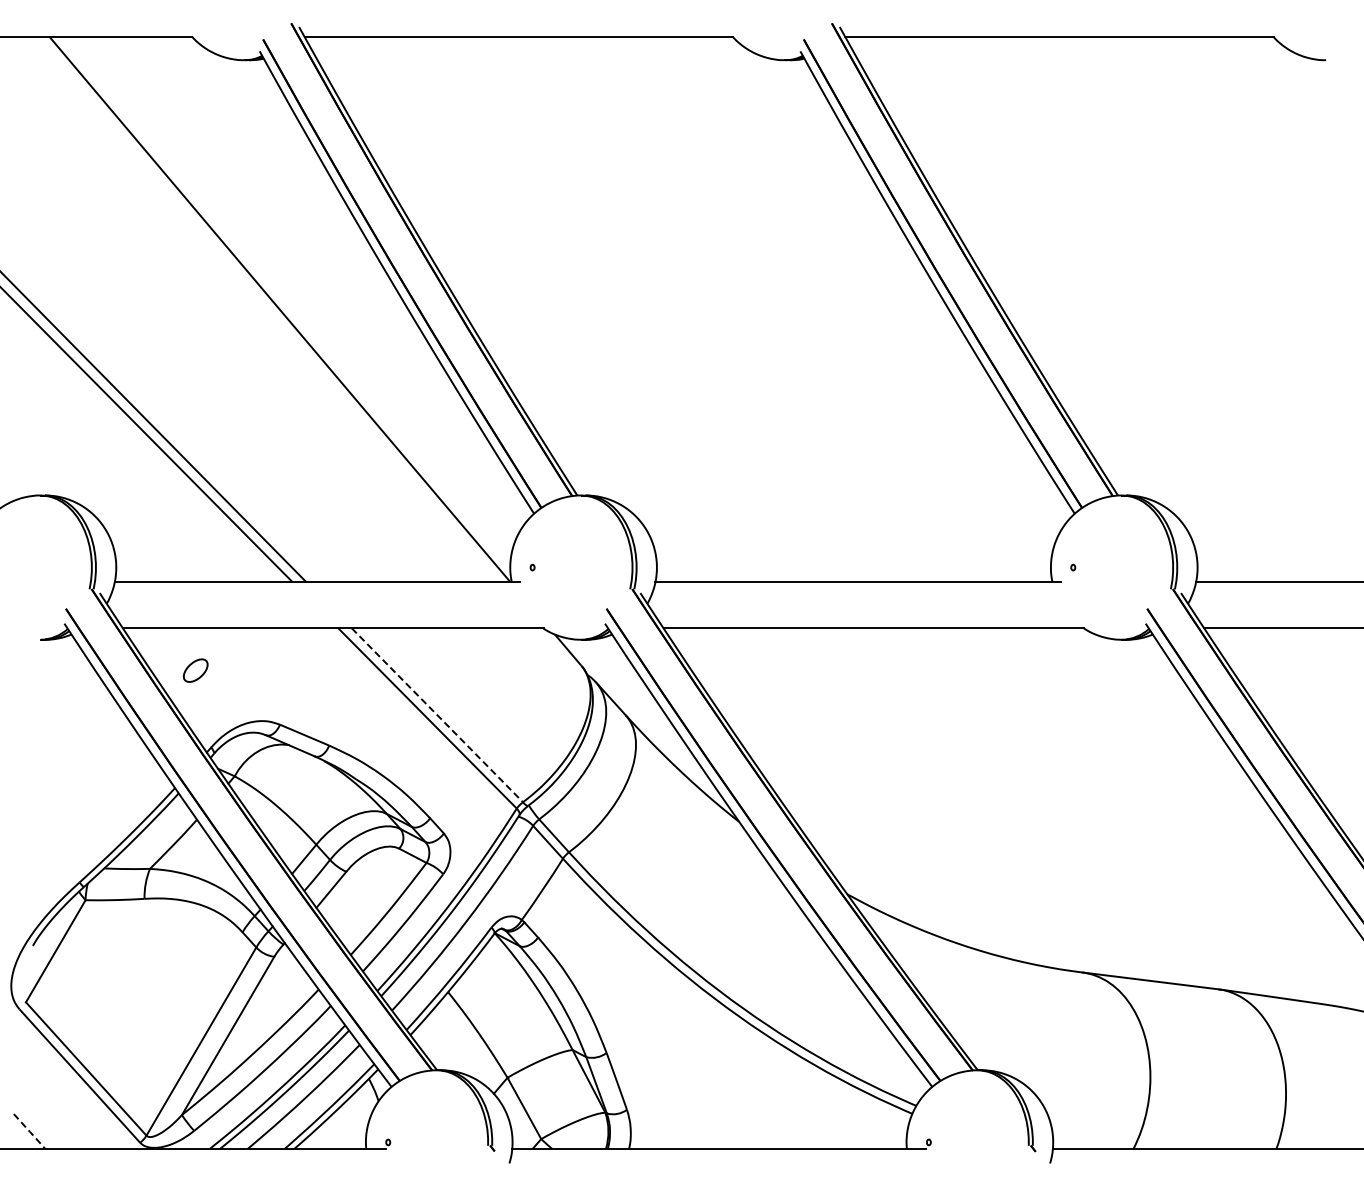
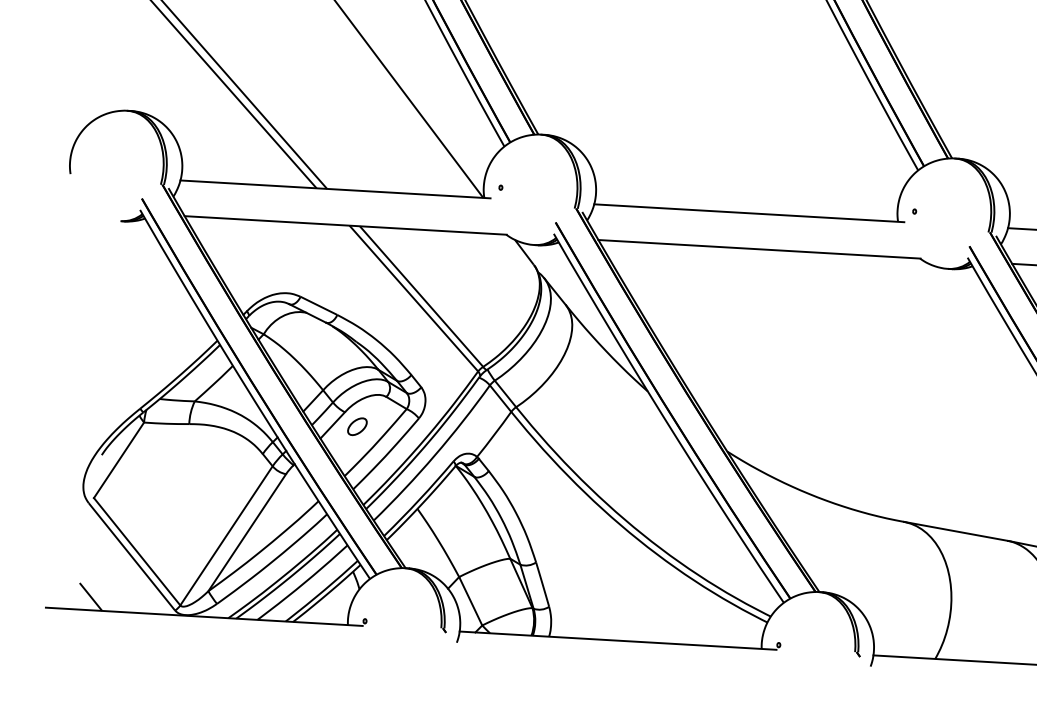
part: (195, 670) -> (357, 426), moved
line: (437, 715) -> (421, 296), dashed -> solid
line: (29, 1131) -> (90, 597), dashed -> solid

